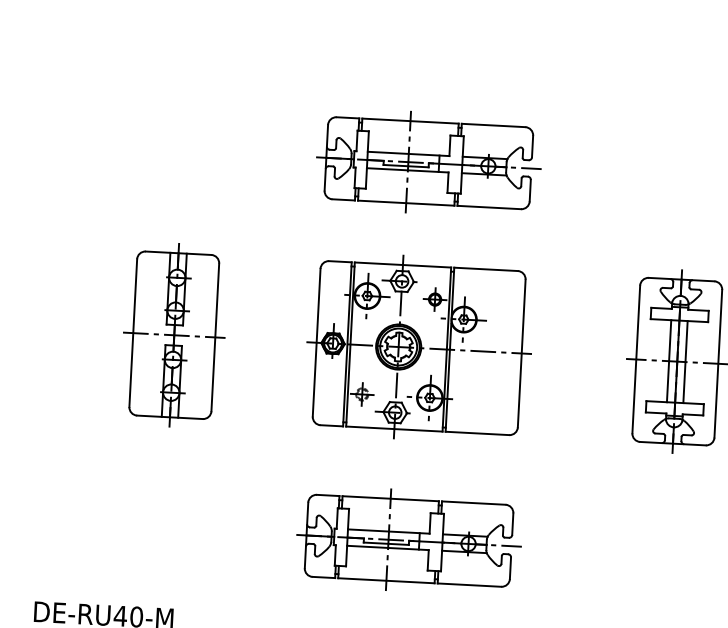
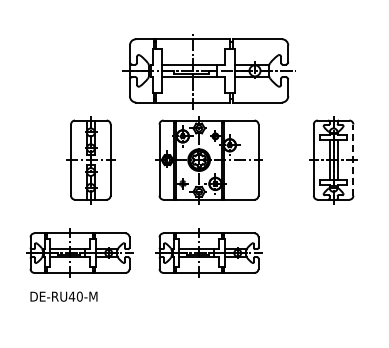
part: (427, 162) -> (208, 70), size x1.6
line: (718, 364) -> (353, 160), solid -> dashed
part: (140, 525) -> (79, 252), added

